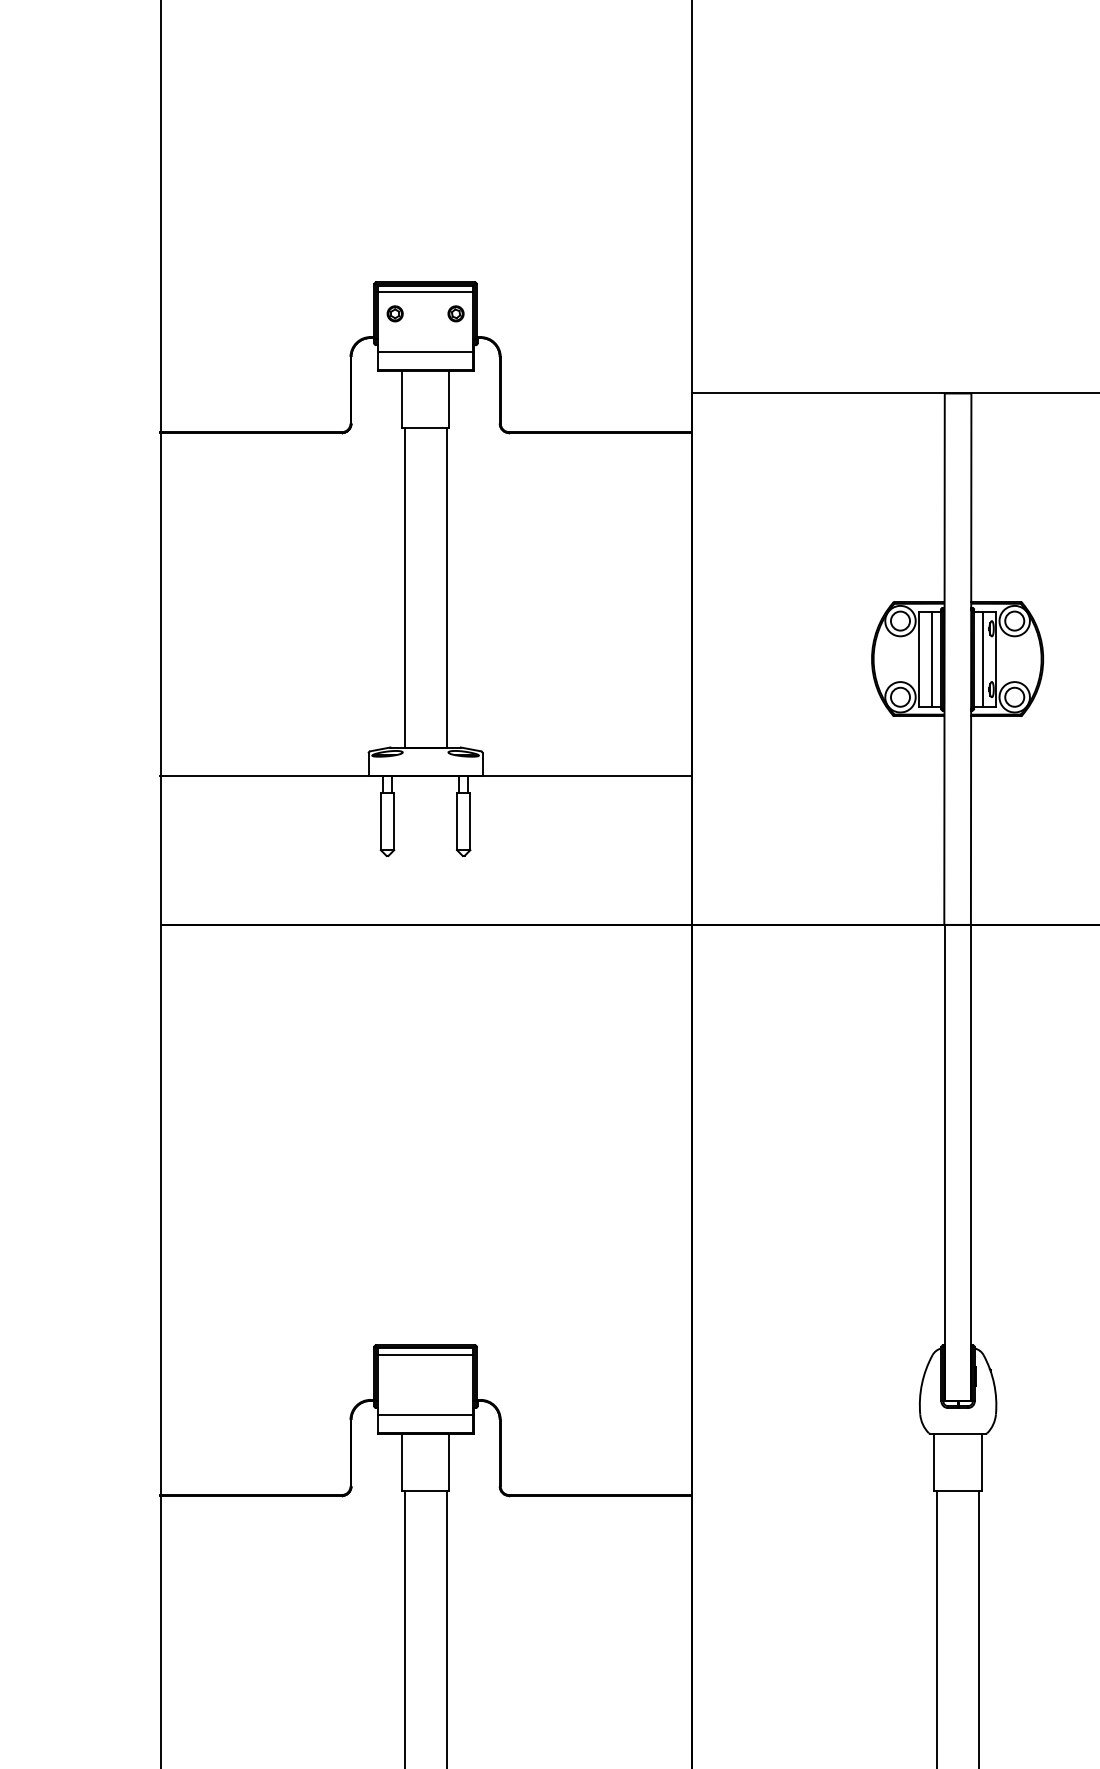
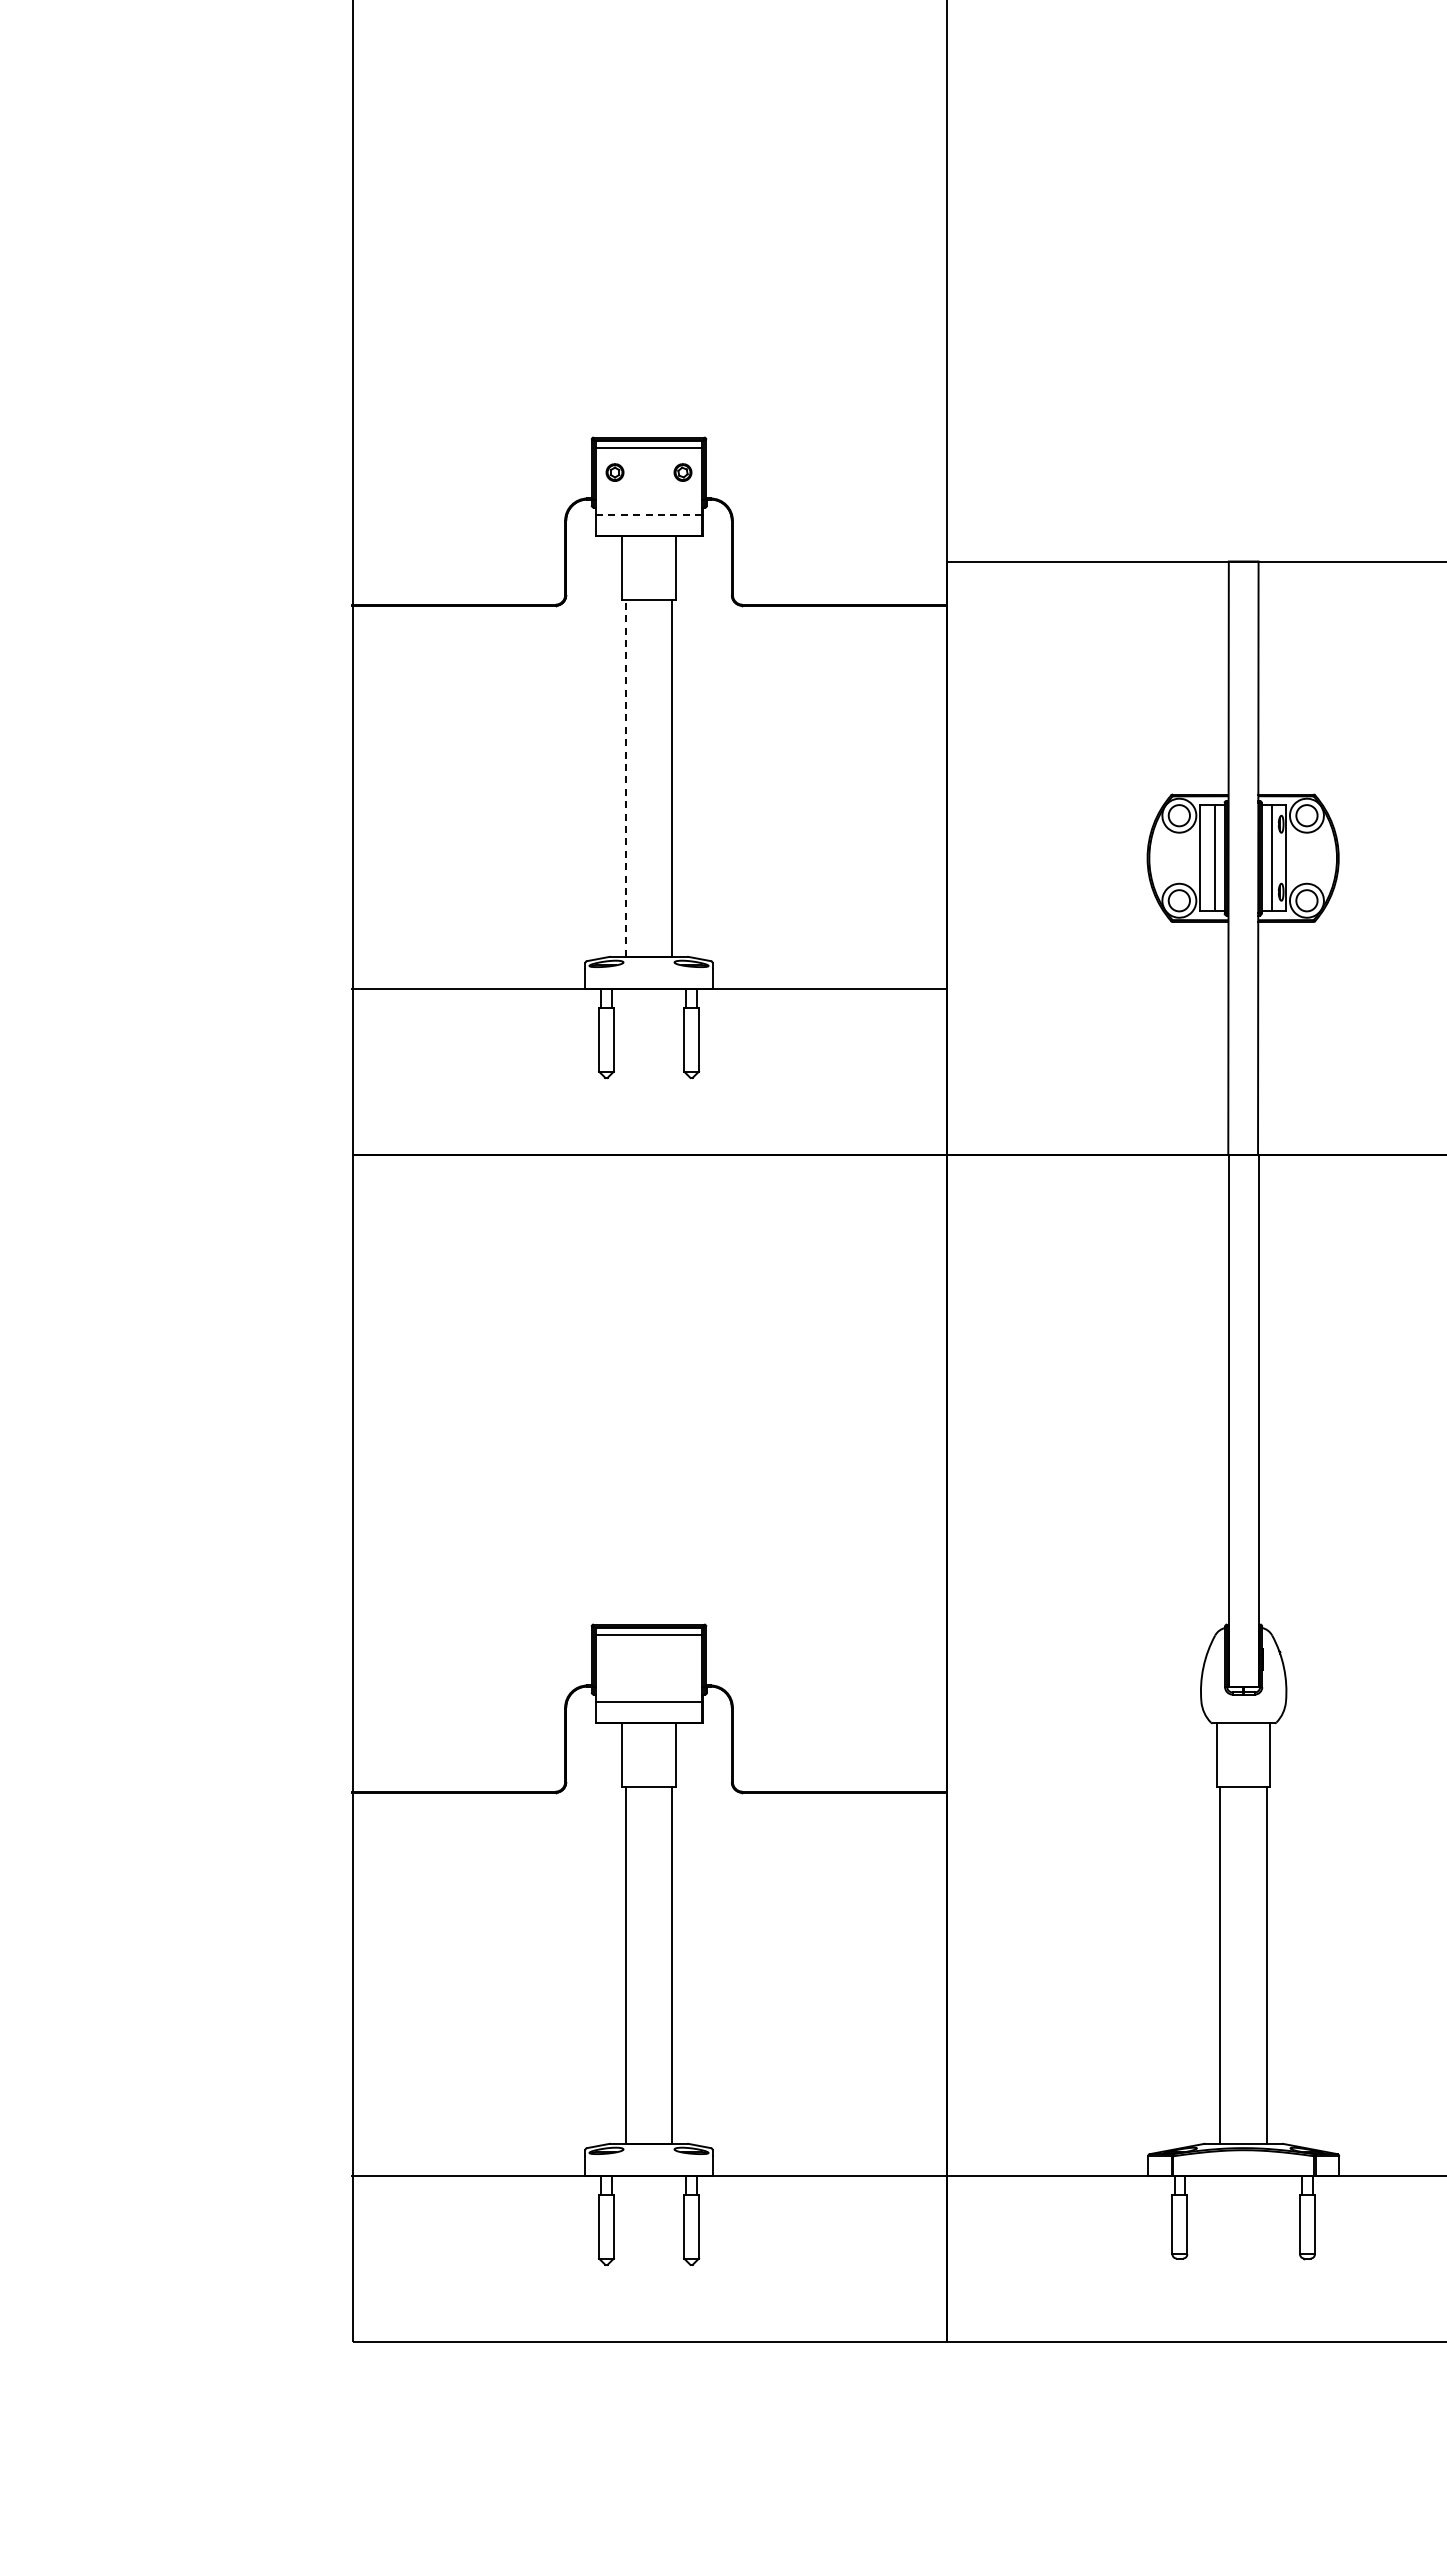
line: (425, 351) -> (648, 514), solid -> dashed
line: (404, 586) -> (625, 777), solid -> dashed

